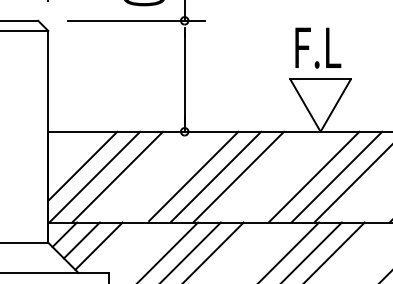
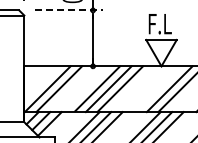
line: (137, 20) -> (69, 10), solid -> dashed
line: (82, 165) -> (41, 83), removed
line: (314, 177) -> (158, 89), removed

